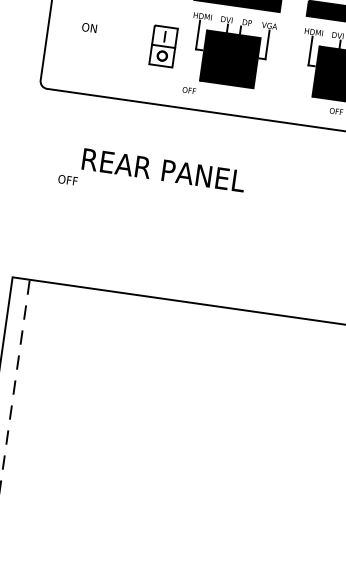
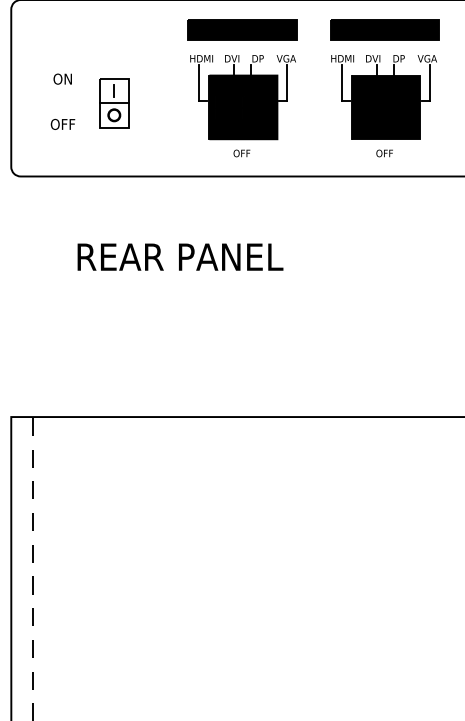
text: (89, 27) -> (62, 78), moved
part: (163, 46) -> (114, 103), moved
text: (188, 90) -> (241, 153), moved
text: (67, 179) -> (62, 123), moved

